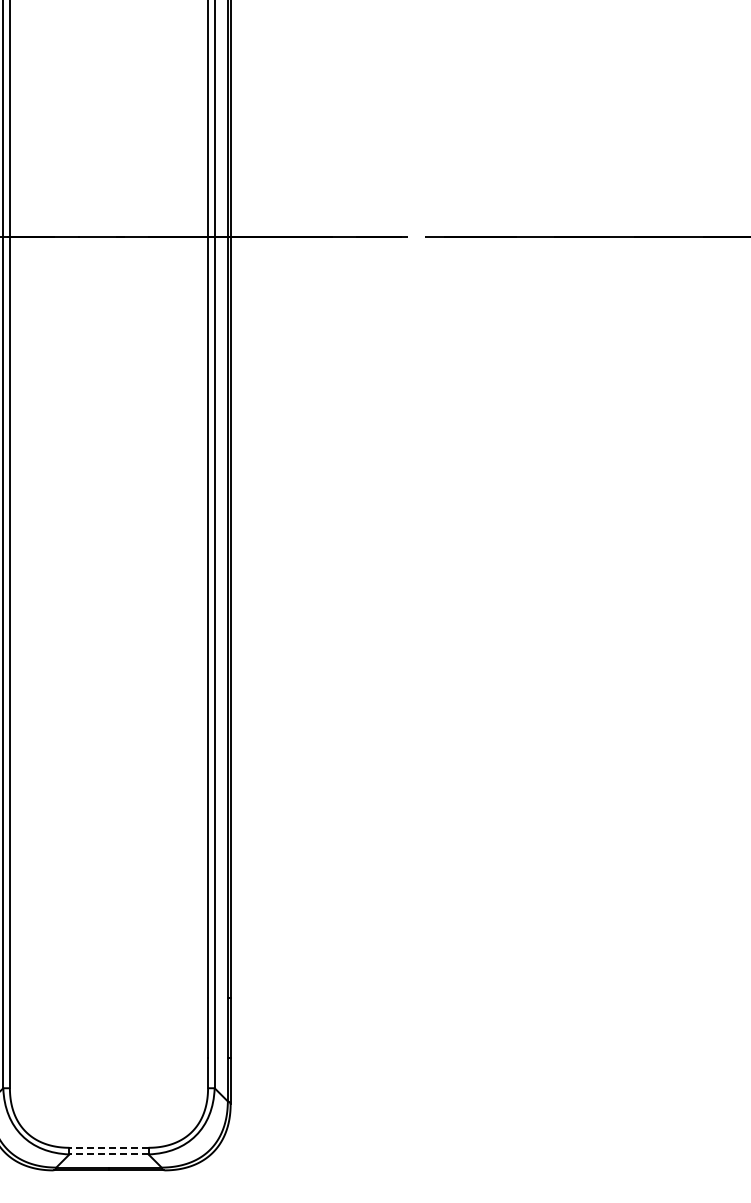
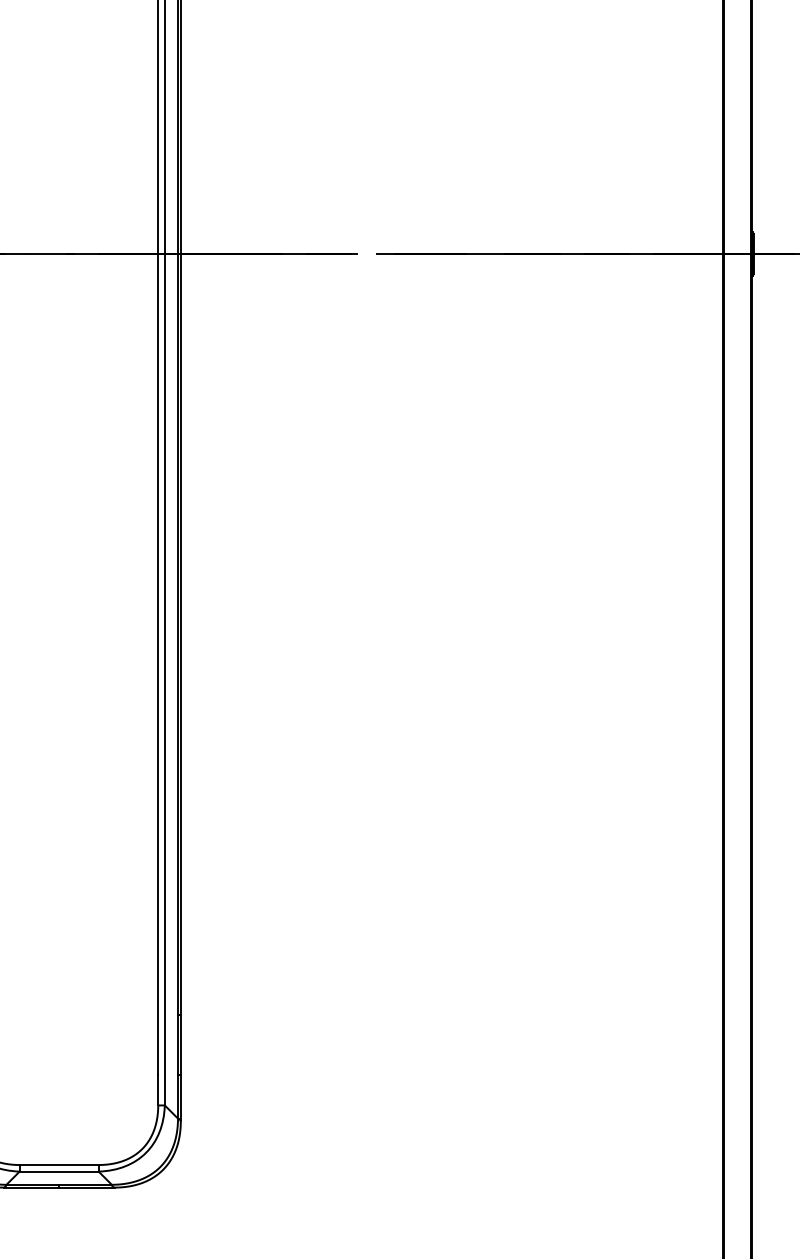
line: (109, 1148) -> (59, 1165), dashed -> solid
line: (109, 1154) -> (59, 1171), dashed -> solid

